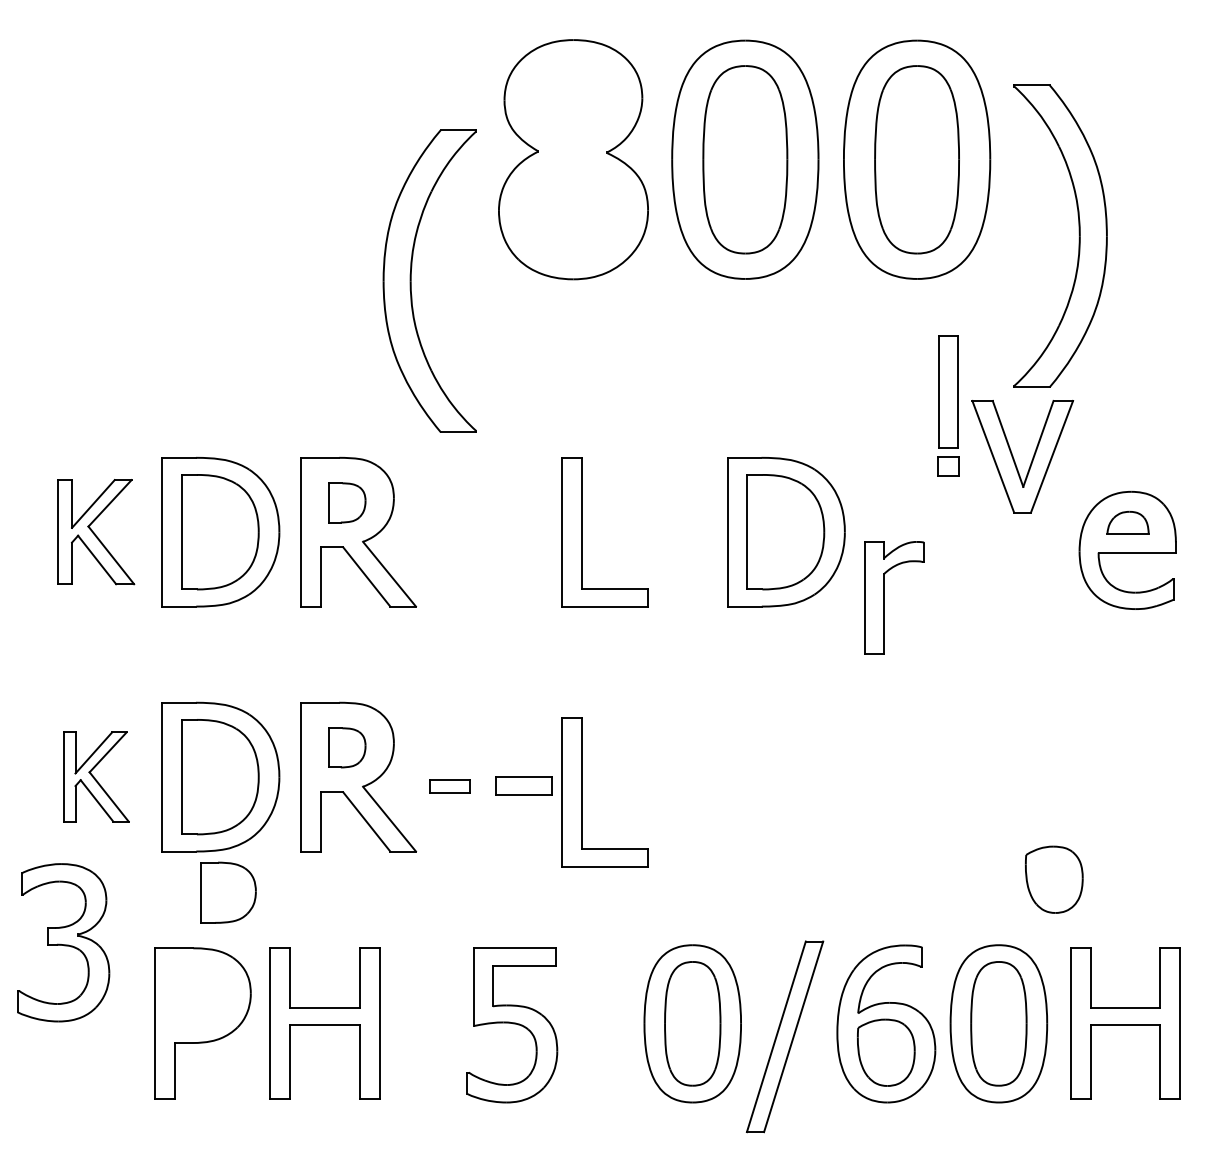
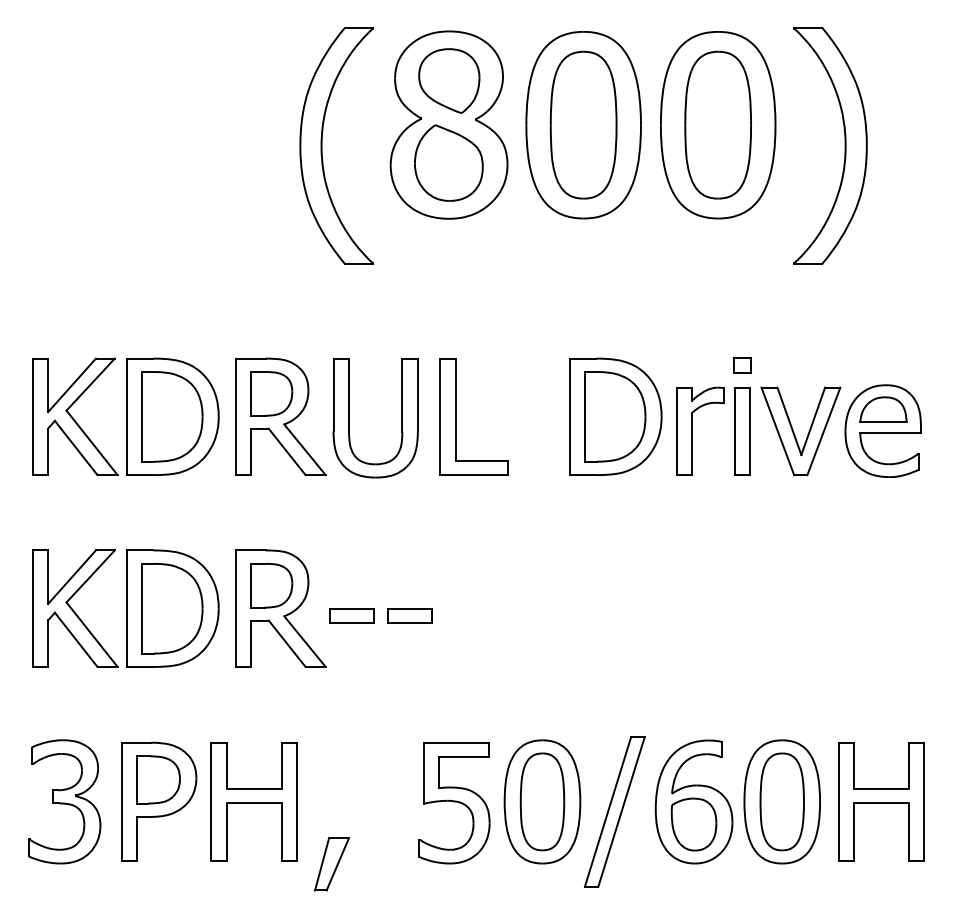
part: (573, 103) -> (449, 81), added
part: (573, 208) -> (449, 163), added
part: (1078, 235) -> (844, 145), moved
part: (411, 280) -> (322, 145), moved
part: (948, 391) -> (742, 431), moved
part: (1014, 458) -> (794, 432), moved
part: (347, 502) -> (272, 393), size x1.43
part: (1127, 522) -> (882, 409), size x1.43
part: (96, 531) -> (75, 416), size x1.43
part: (446, 533) -> (349, 417), added
part: (884, 597) -> (692, 431), moved
part: (347, 747) -> (272, 585), size x1.43
part: (96, 776) -> (75, 608), size x1.67
part: (449, 785) -> (351, 615), size x1.43
part: (582, 792) -> (456, 620), removed
part: (1054, 879) -> (825, 688), removed
part: (228, 892) -> (158, 779), moved
part: (63, 942) -> (64, 801), moved
part: (512, 1025) -> (454, 803), moved
part: (423, 1103) -> (331, 864), added

